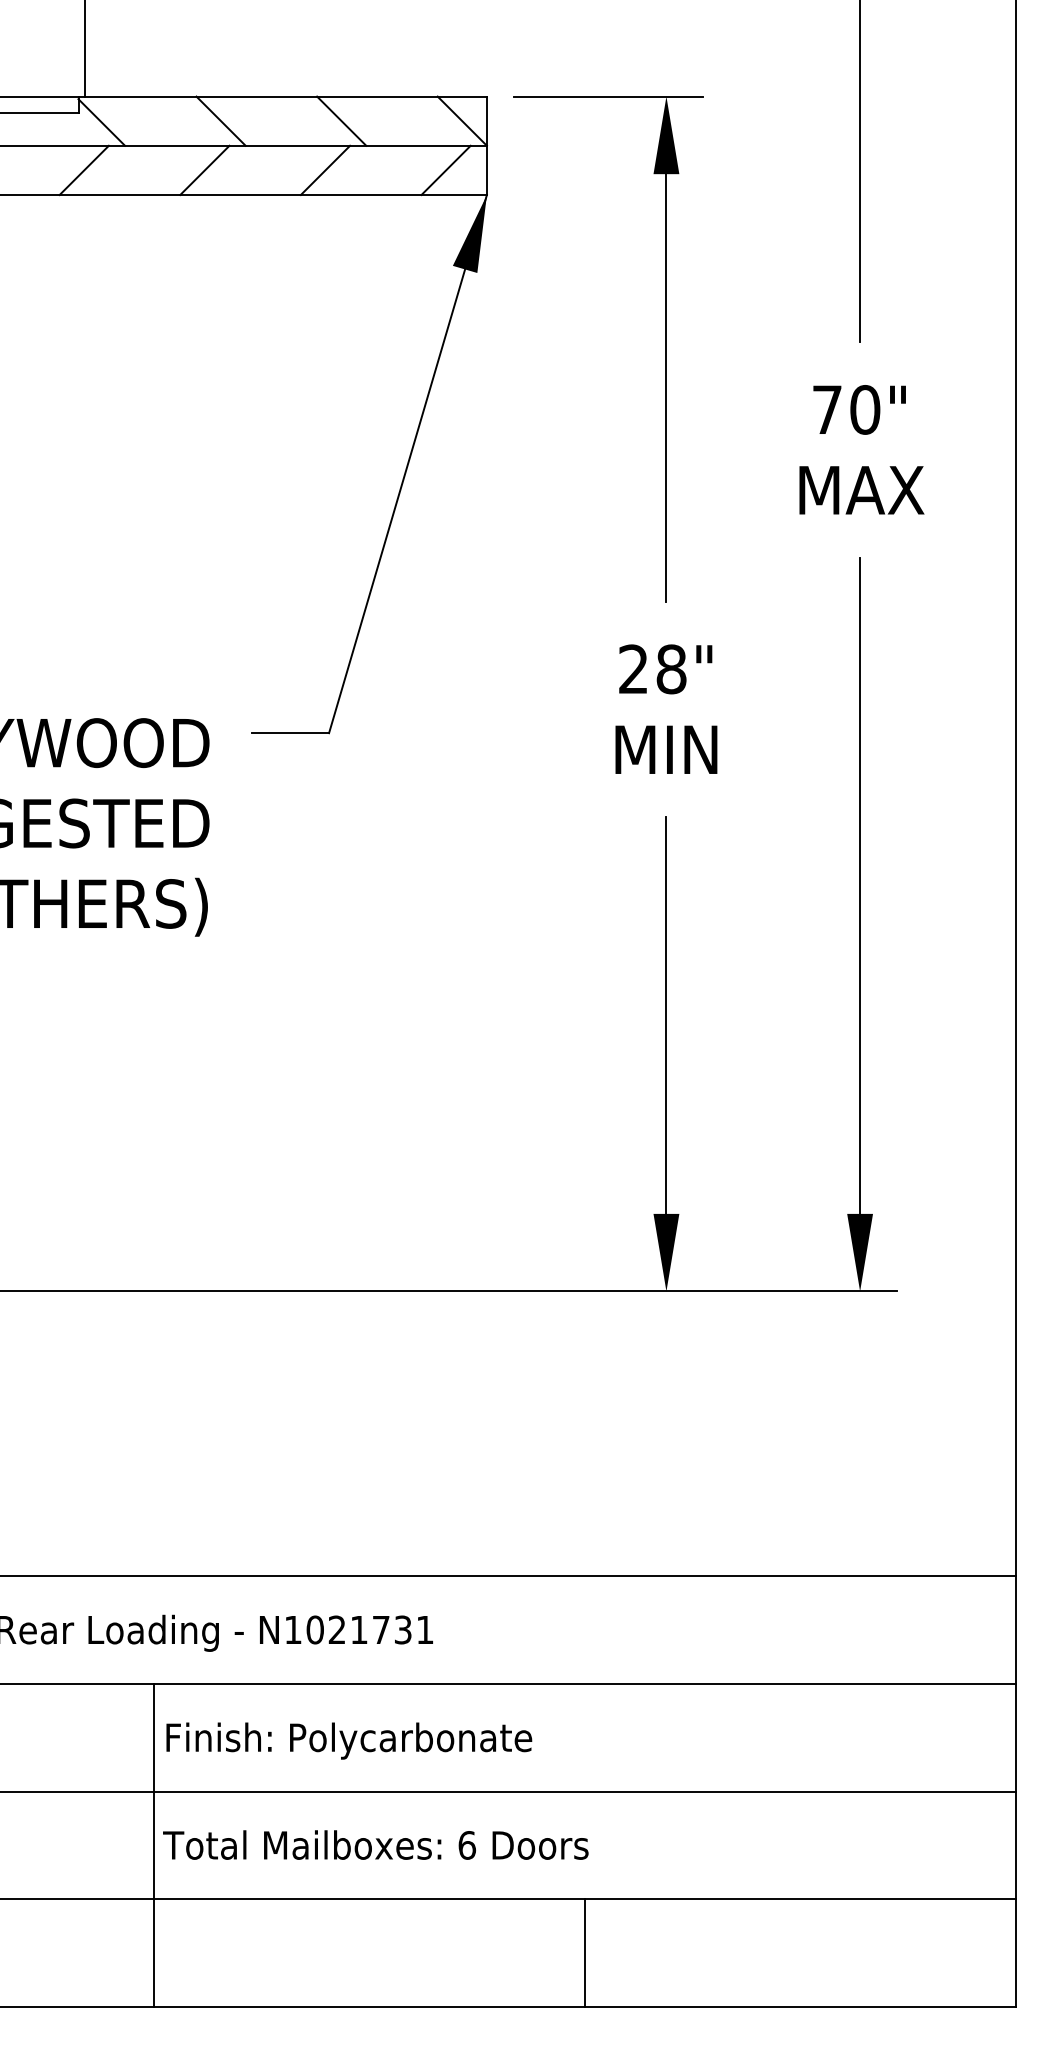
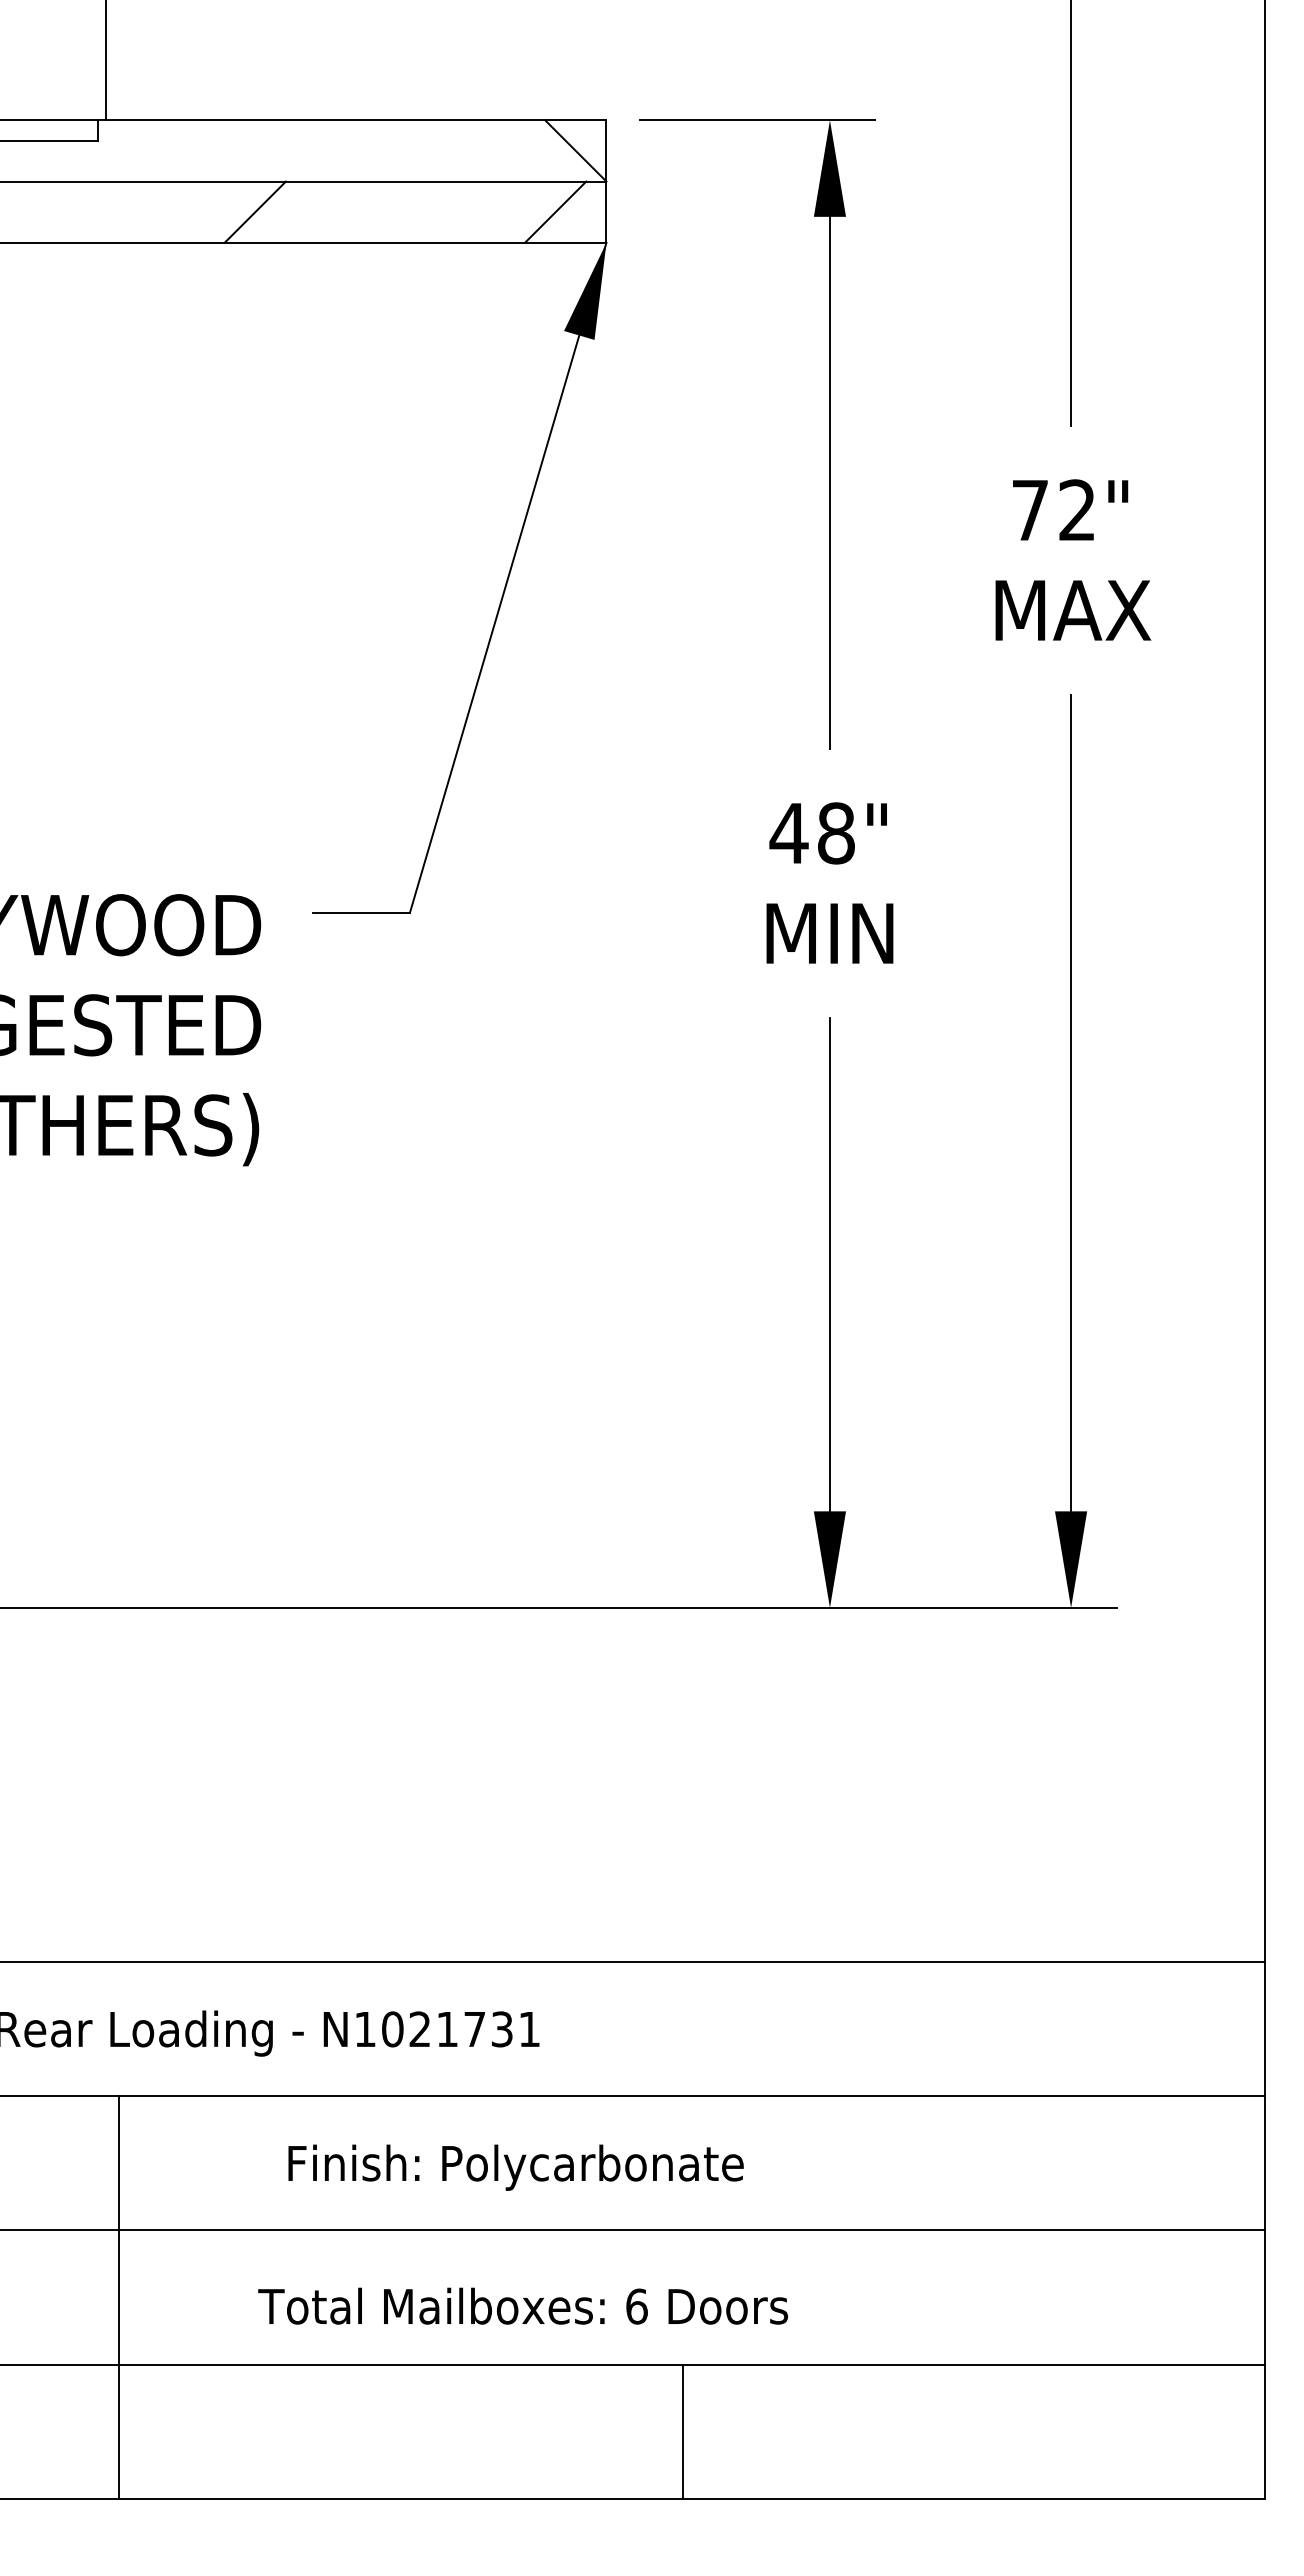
line: (221, 120) -> (275, 150), removed
line: (341, 120) -> (425, 150), removed
line: (101, 122) -> (126, 152), removed
line: (83, 169) -> (104, 211), removed
line: (325, 169) -> (405, 211), removed
text: (865, 410) -> (1077, 510), 70" -> 72"
text: (633, 668) -> (788, 832), 28" -> 48"
text: (348, 1740) -> (515, 2167), moved
text: (375, 1844) -> (522, 2305), moved
line: (154, 1845) -> (119, 2297), moved
line: (584, 1952) -> (683, 2431), moved

